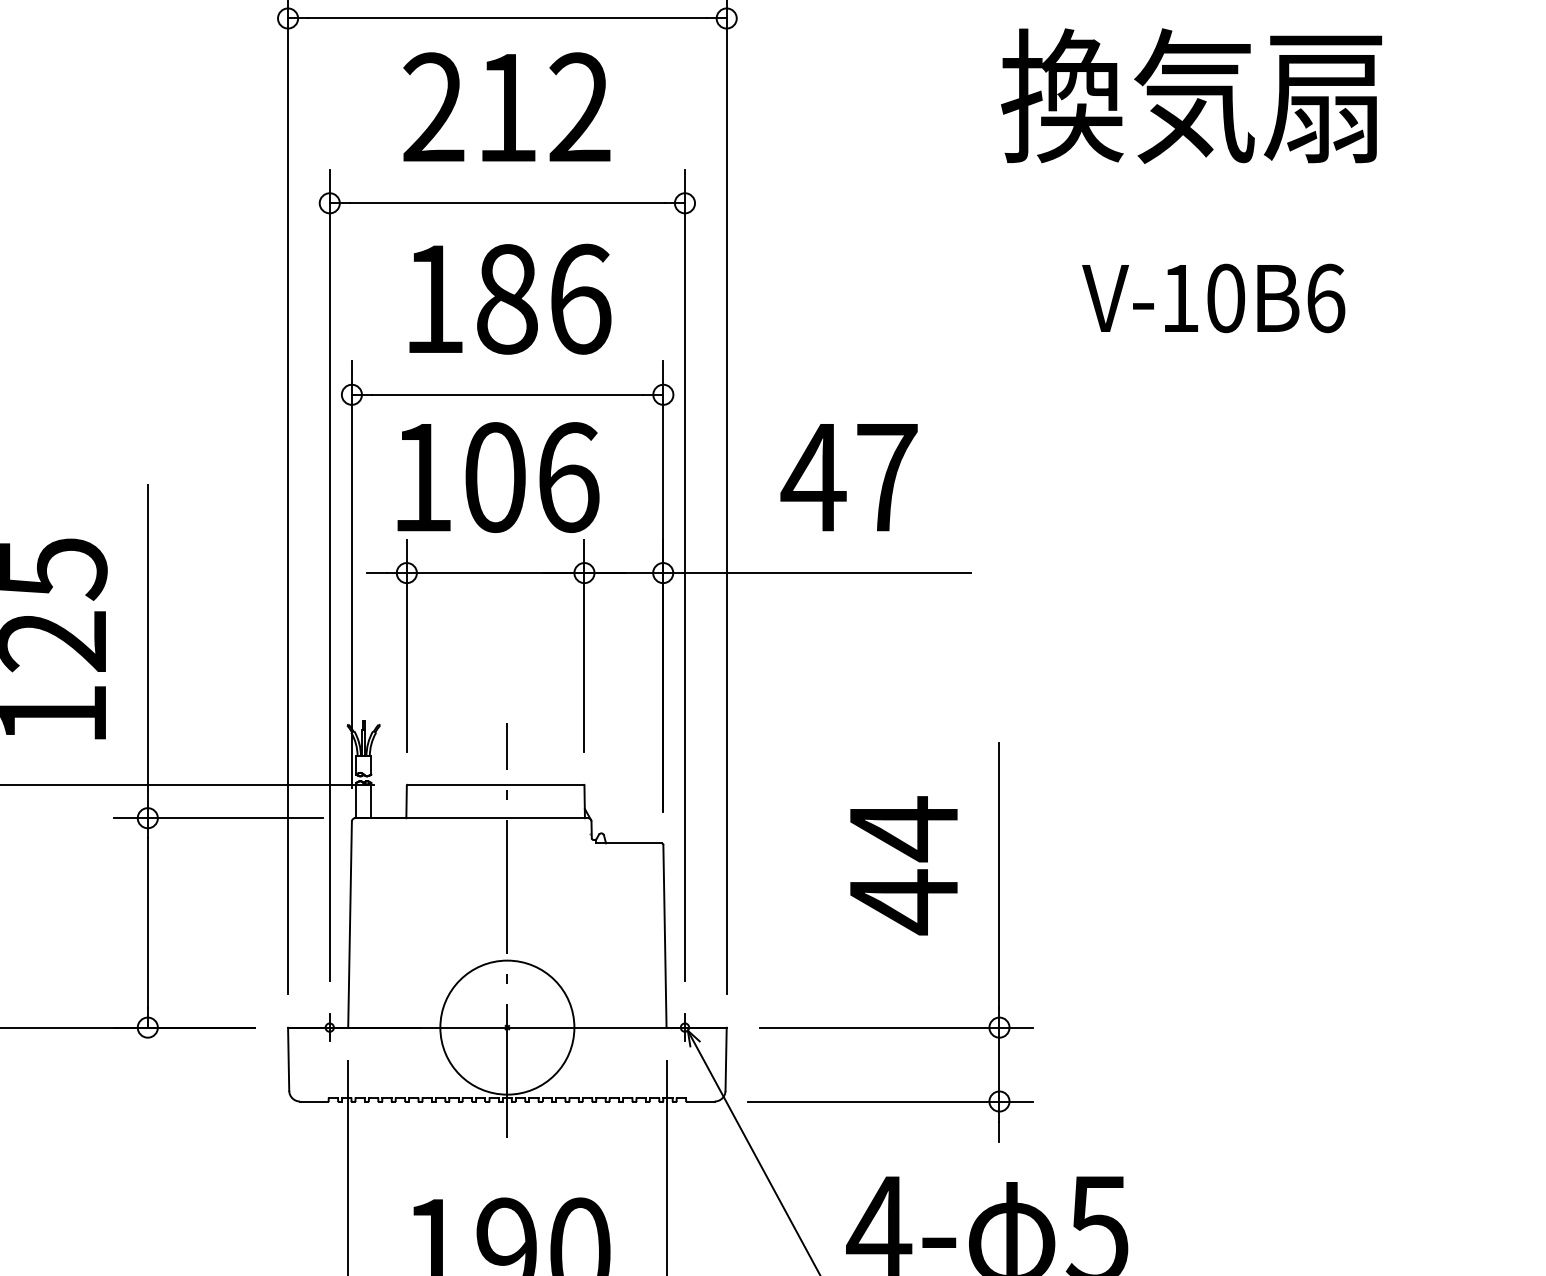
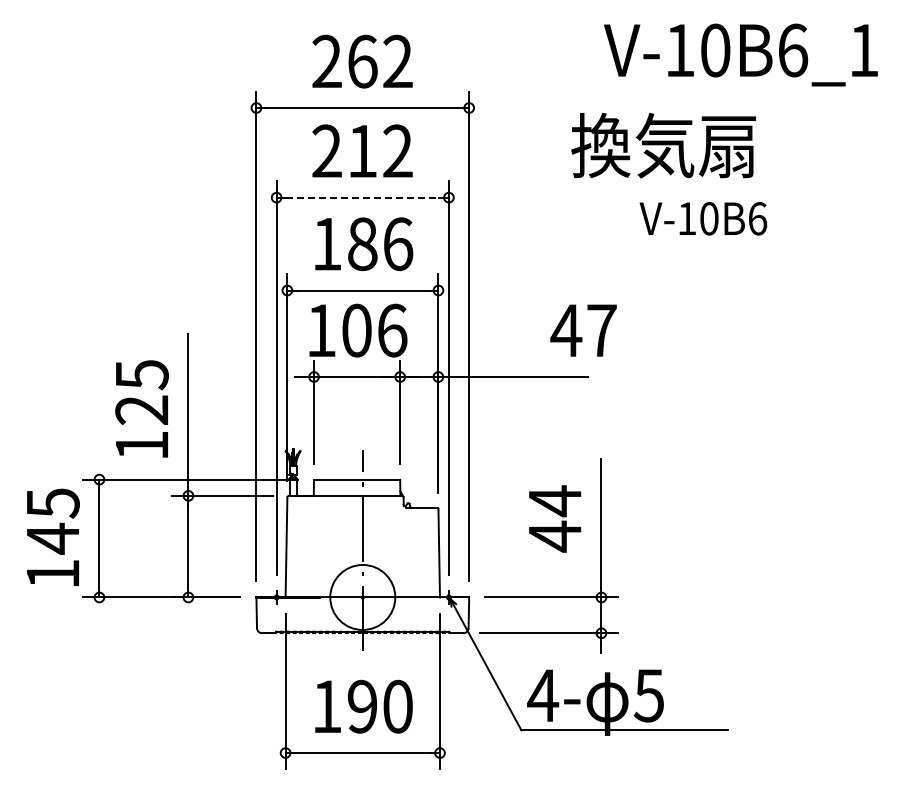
text: (1191, 95) -> (663, 145), moved
line: (508, 202) -> (363, 197), solid -> dashed
text: (1213, 297) -> (703, 218), moved
text: (849, 477) -> (583, 330), moved

